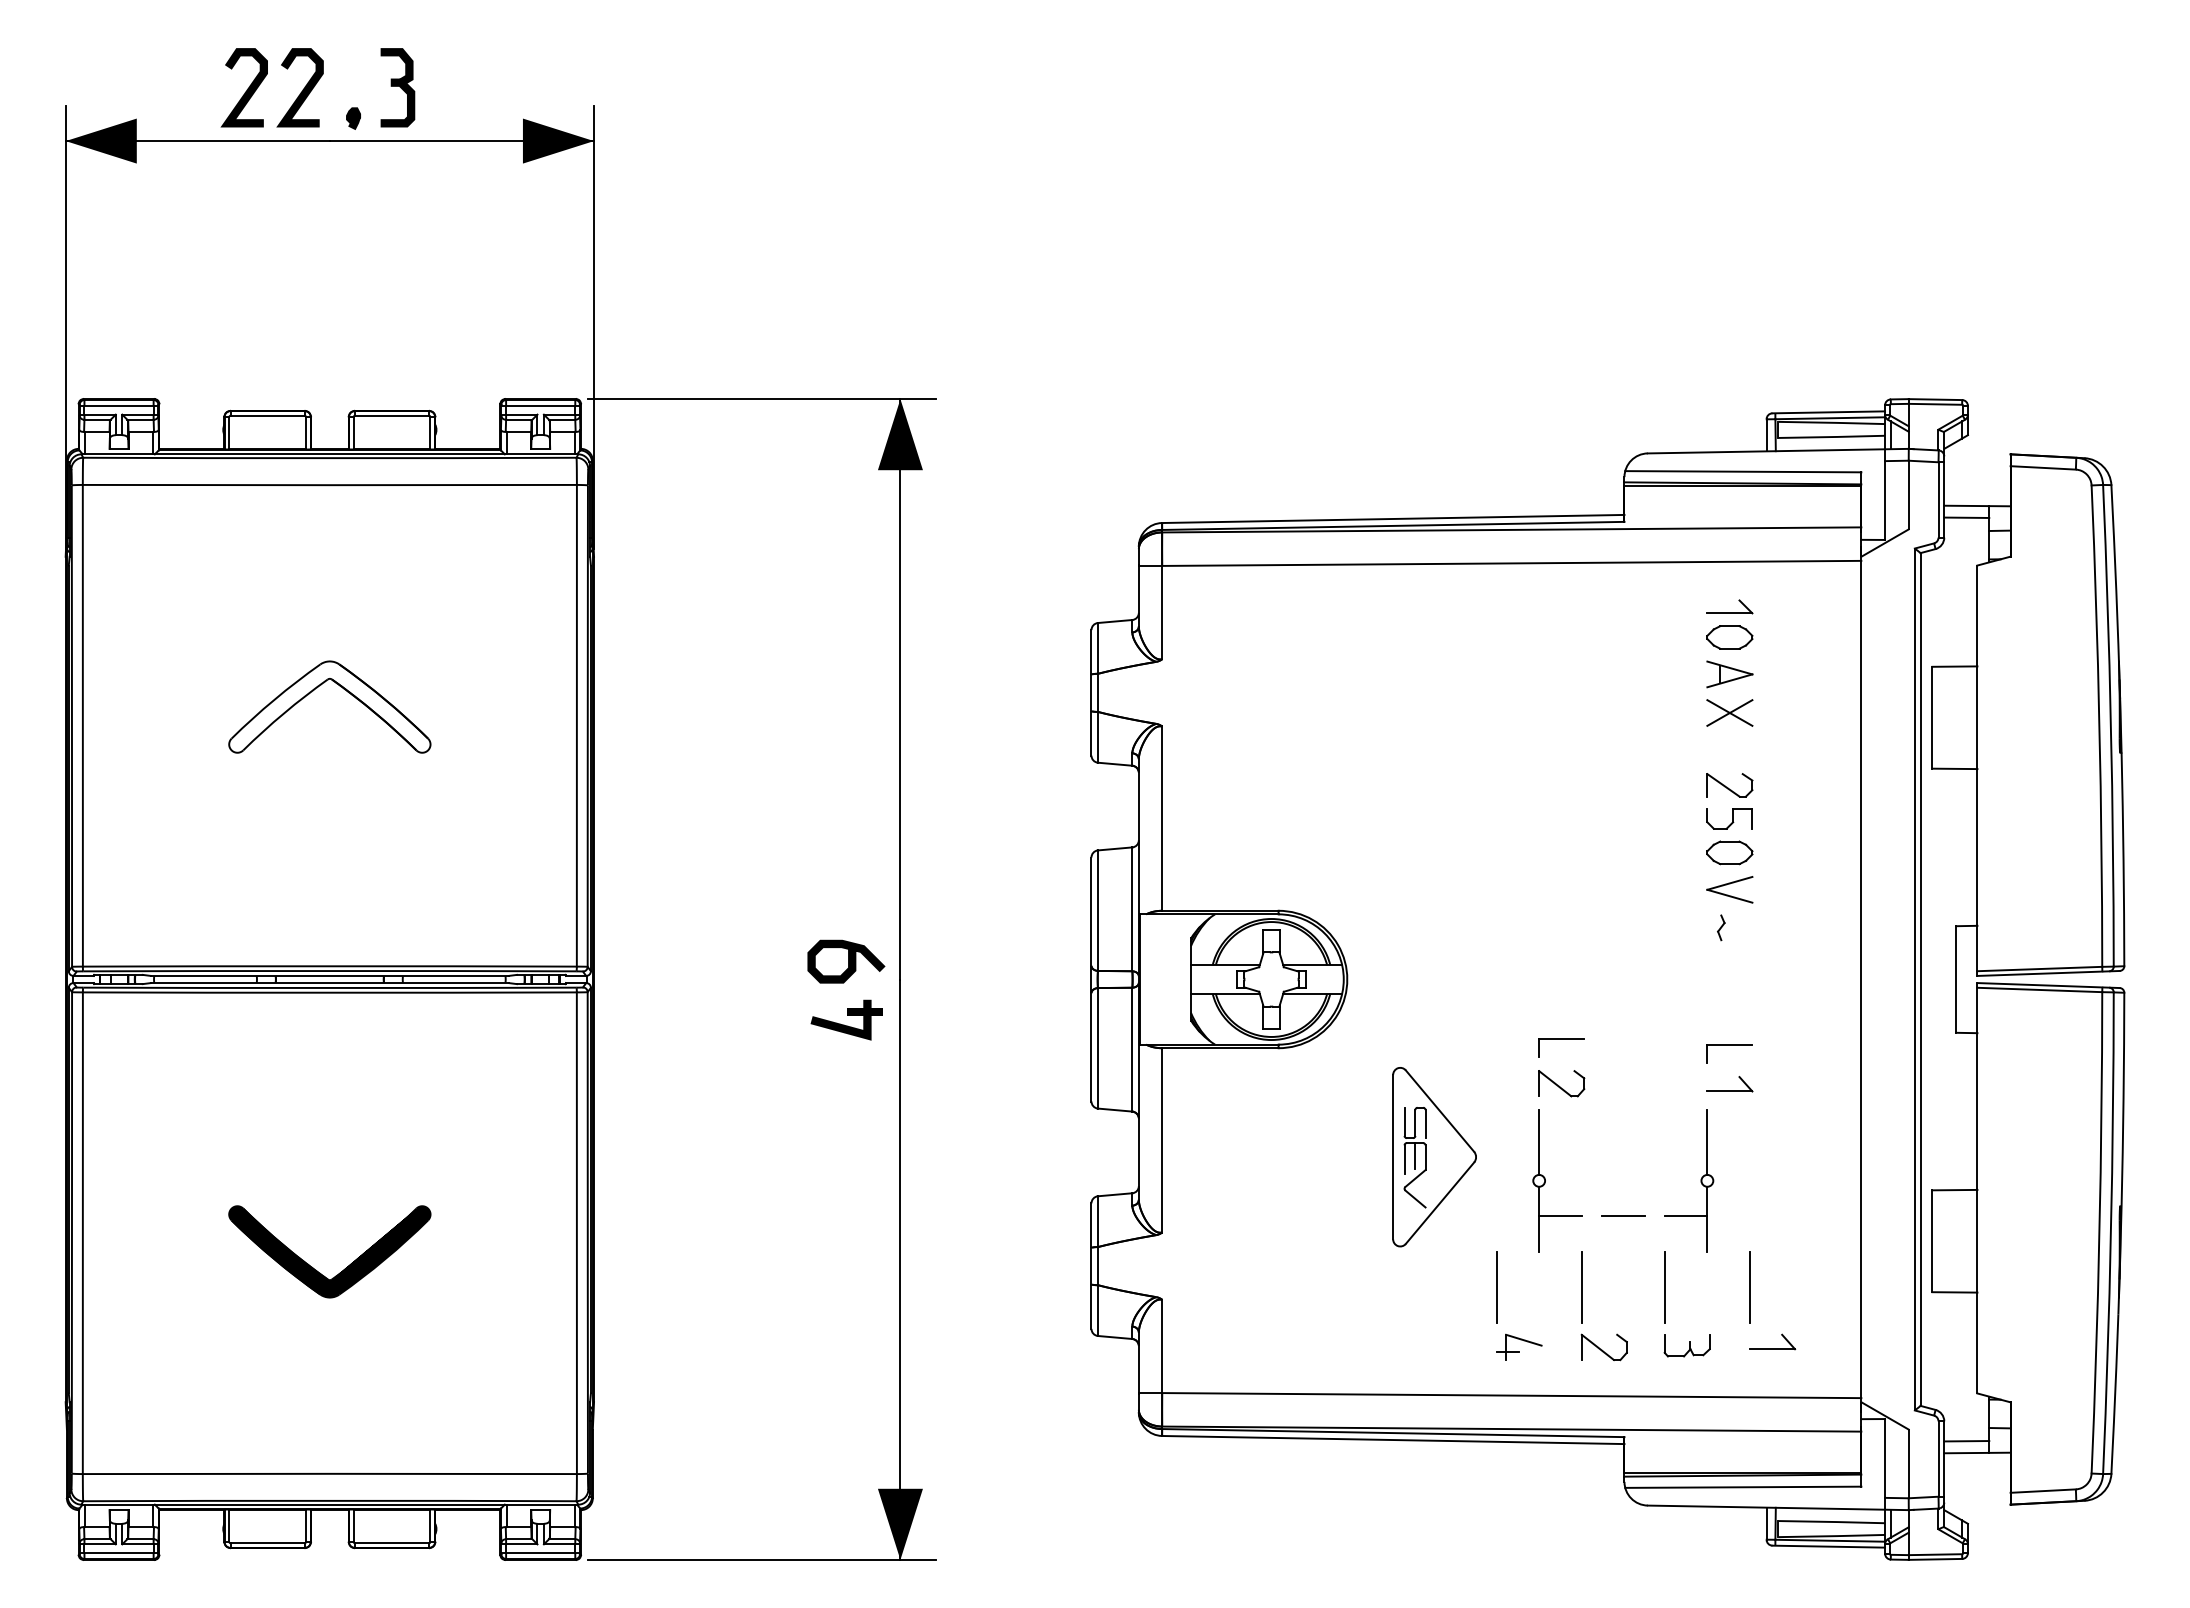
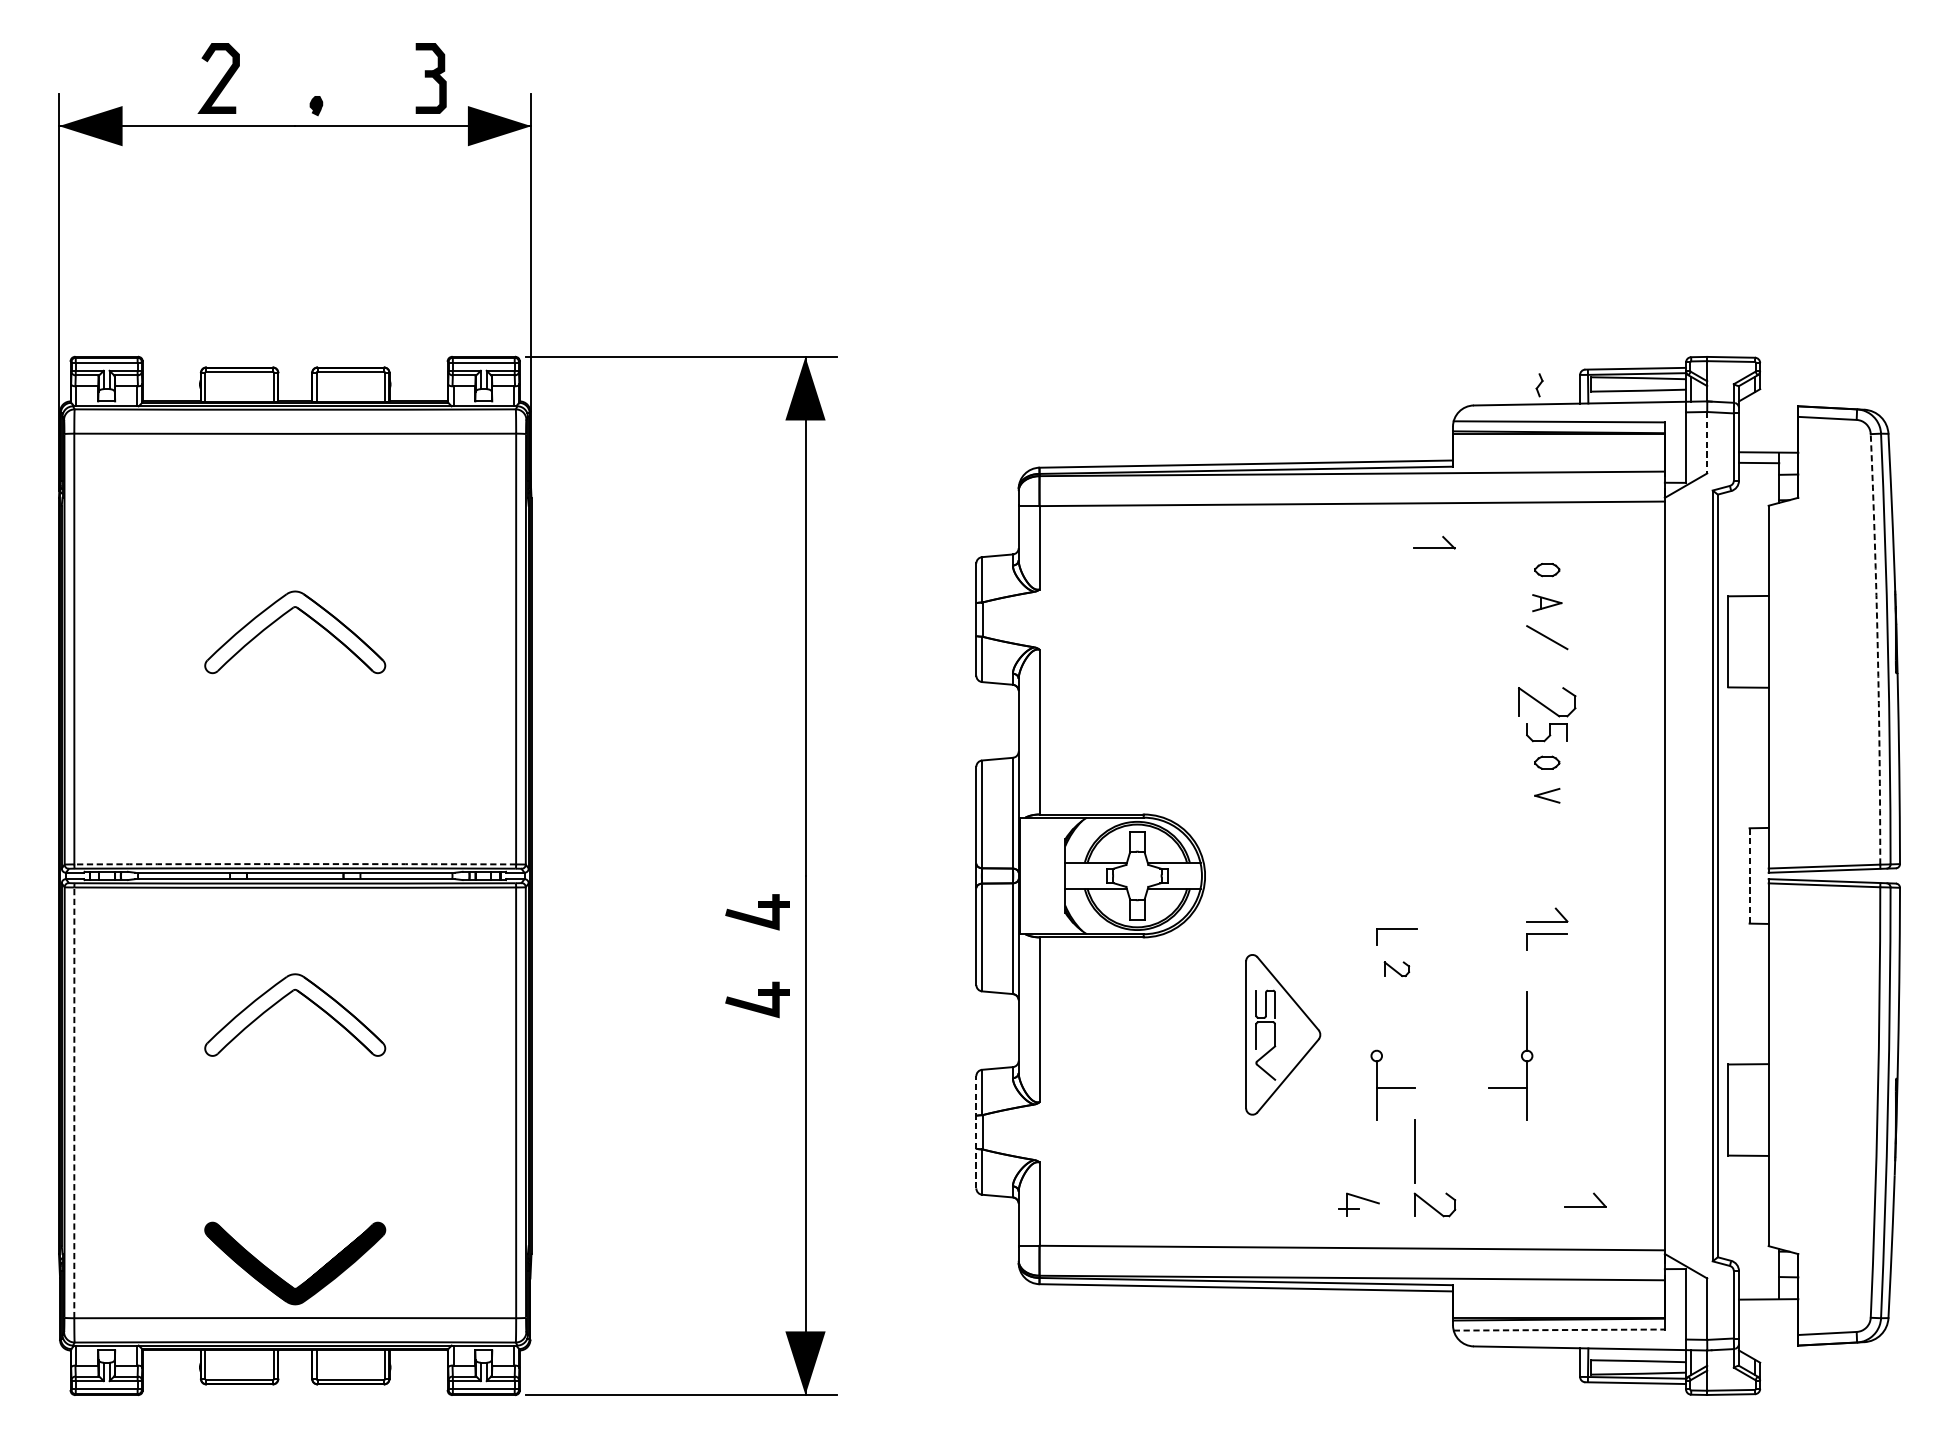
part: (397, 87) -> (430, 78), moved
curve: (302, 89) -> (270, 80), removed
line: (1908, 495) -> (1707, 443), solid -> dashed
part: (1729, 606) -> (1434, 542), moved
part: (1729, 637) -> (1546, 570), size x0.6
part: (1729, 674) -> (1546, 603), size x0.7
line: (1729, 712) -> (1546, 637), removed
arc: (2099, 726) -> (1877, 649), solid -> dashed
part: (1729, 785) -> (1546, 702), size x1.4
part: (1729, 852) -> (1546, 762), size x0.6
part: (1729, 889) -> (1546, 795), size x0.6
part: (1721, 927) -> (1539, 384), moved
curve: (848, 961) -> (759, 859), removed
arc: (329, 966) -> (294, 864), solid -> dashed
line: (1956, 980) -> (1749, 876), solid -> dashed
part: (1561, 1083) -> (1396, 968), size x0.6
part: (1729, 1084) -> (1546, 915), moved
part: (317, 1116) -> (284, 998), added
part: (846, 1117) -> (757, 999), added
line: (1539, 1141) -> (1377, 1020), removed
line: (1415, 1155) -> (1266, 1033), removed
line: (1622, 1216) -> (1451, 1087), removed
line: (82, 1233) -> (74, 1103), solid -> dashed
line: (1091, 1266) -> (976, 1132), solid -> dashed
part: (317, 1270) -> (284, 1280), moved
line: (1496, 1286) -> (1338, 1150), removed
line: (1664, 1286) -> (1488, 1150), removed
line: (1750, 1286) -> (1565, 1150), removed
part: (1686, 1345) -> (1508, 1203), removed
line: (1966, 1441) -> (1758, 1289), removed
line: (1743, 1487) -> (1559, 1330), solid -> dashed

